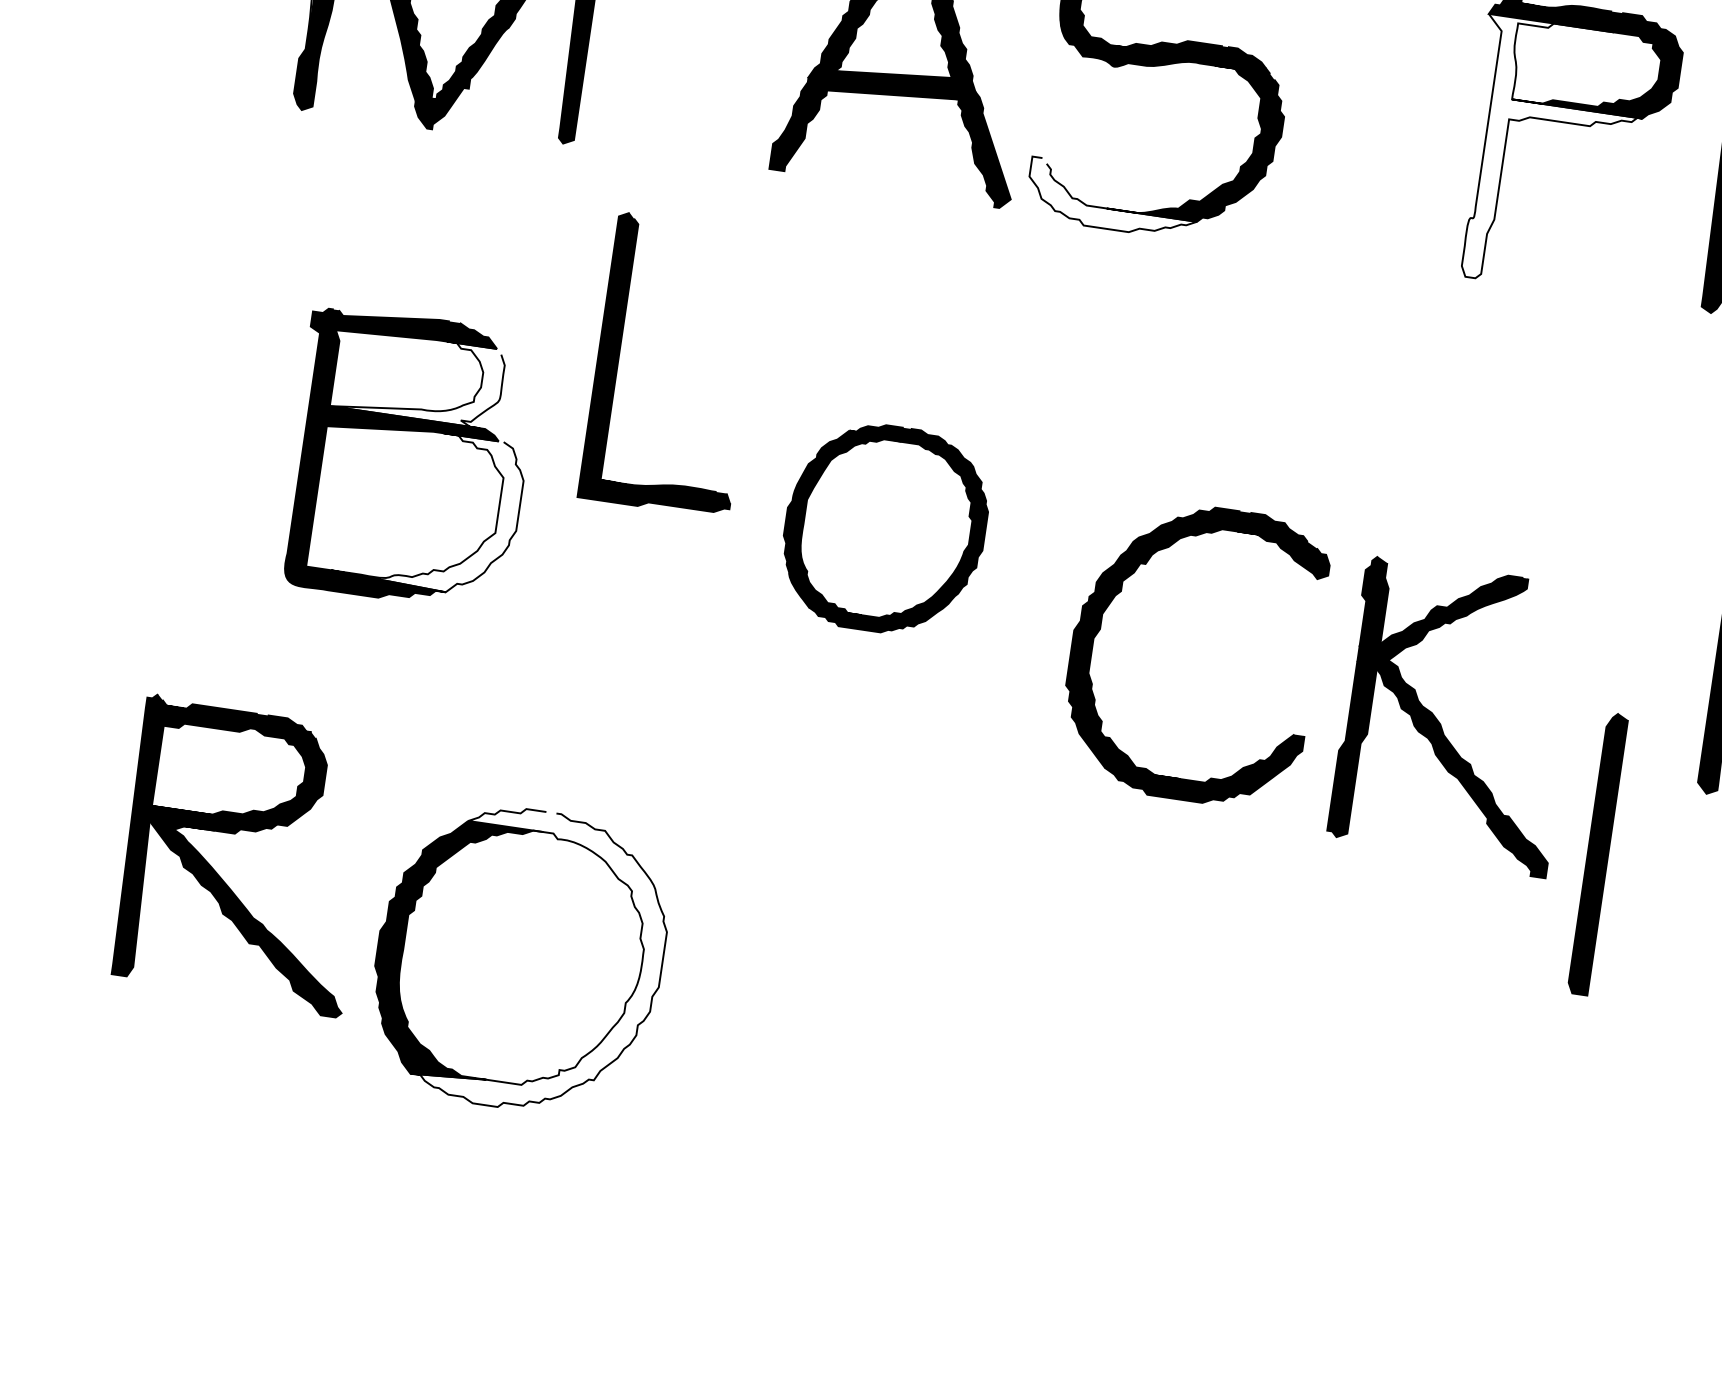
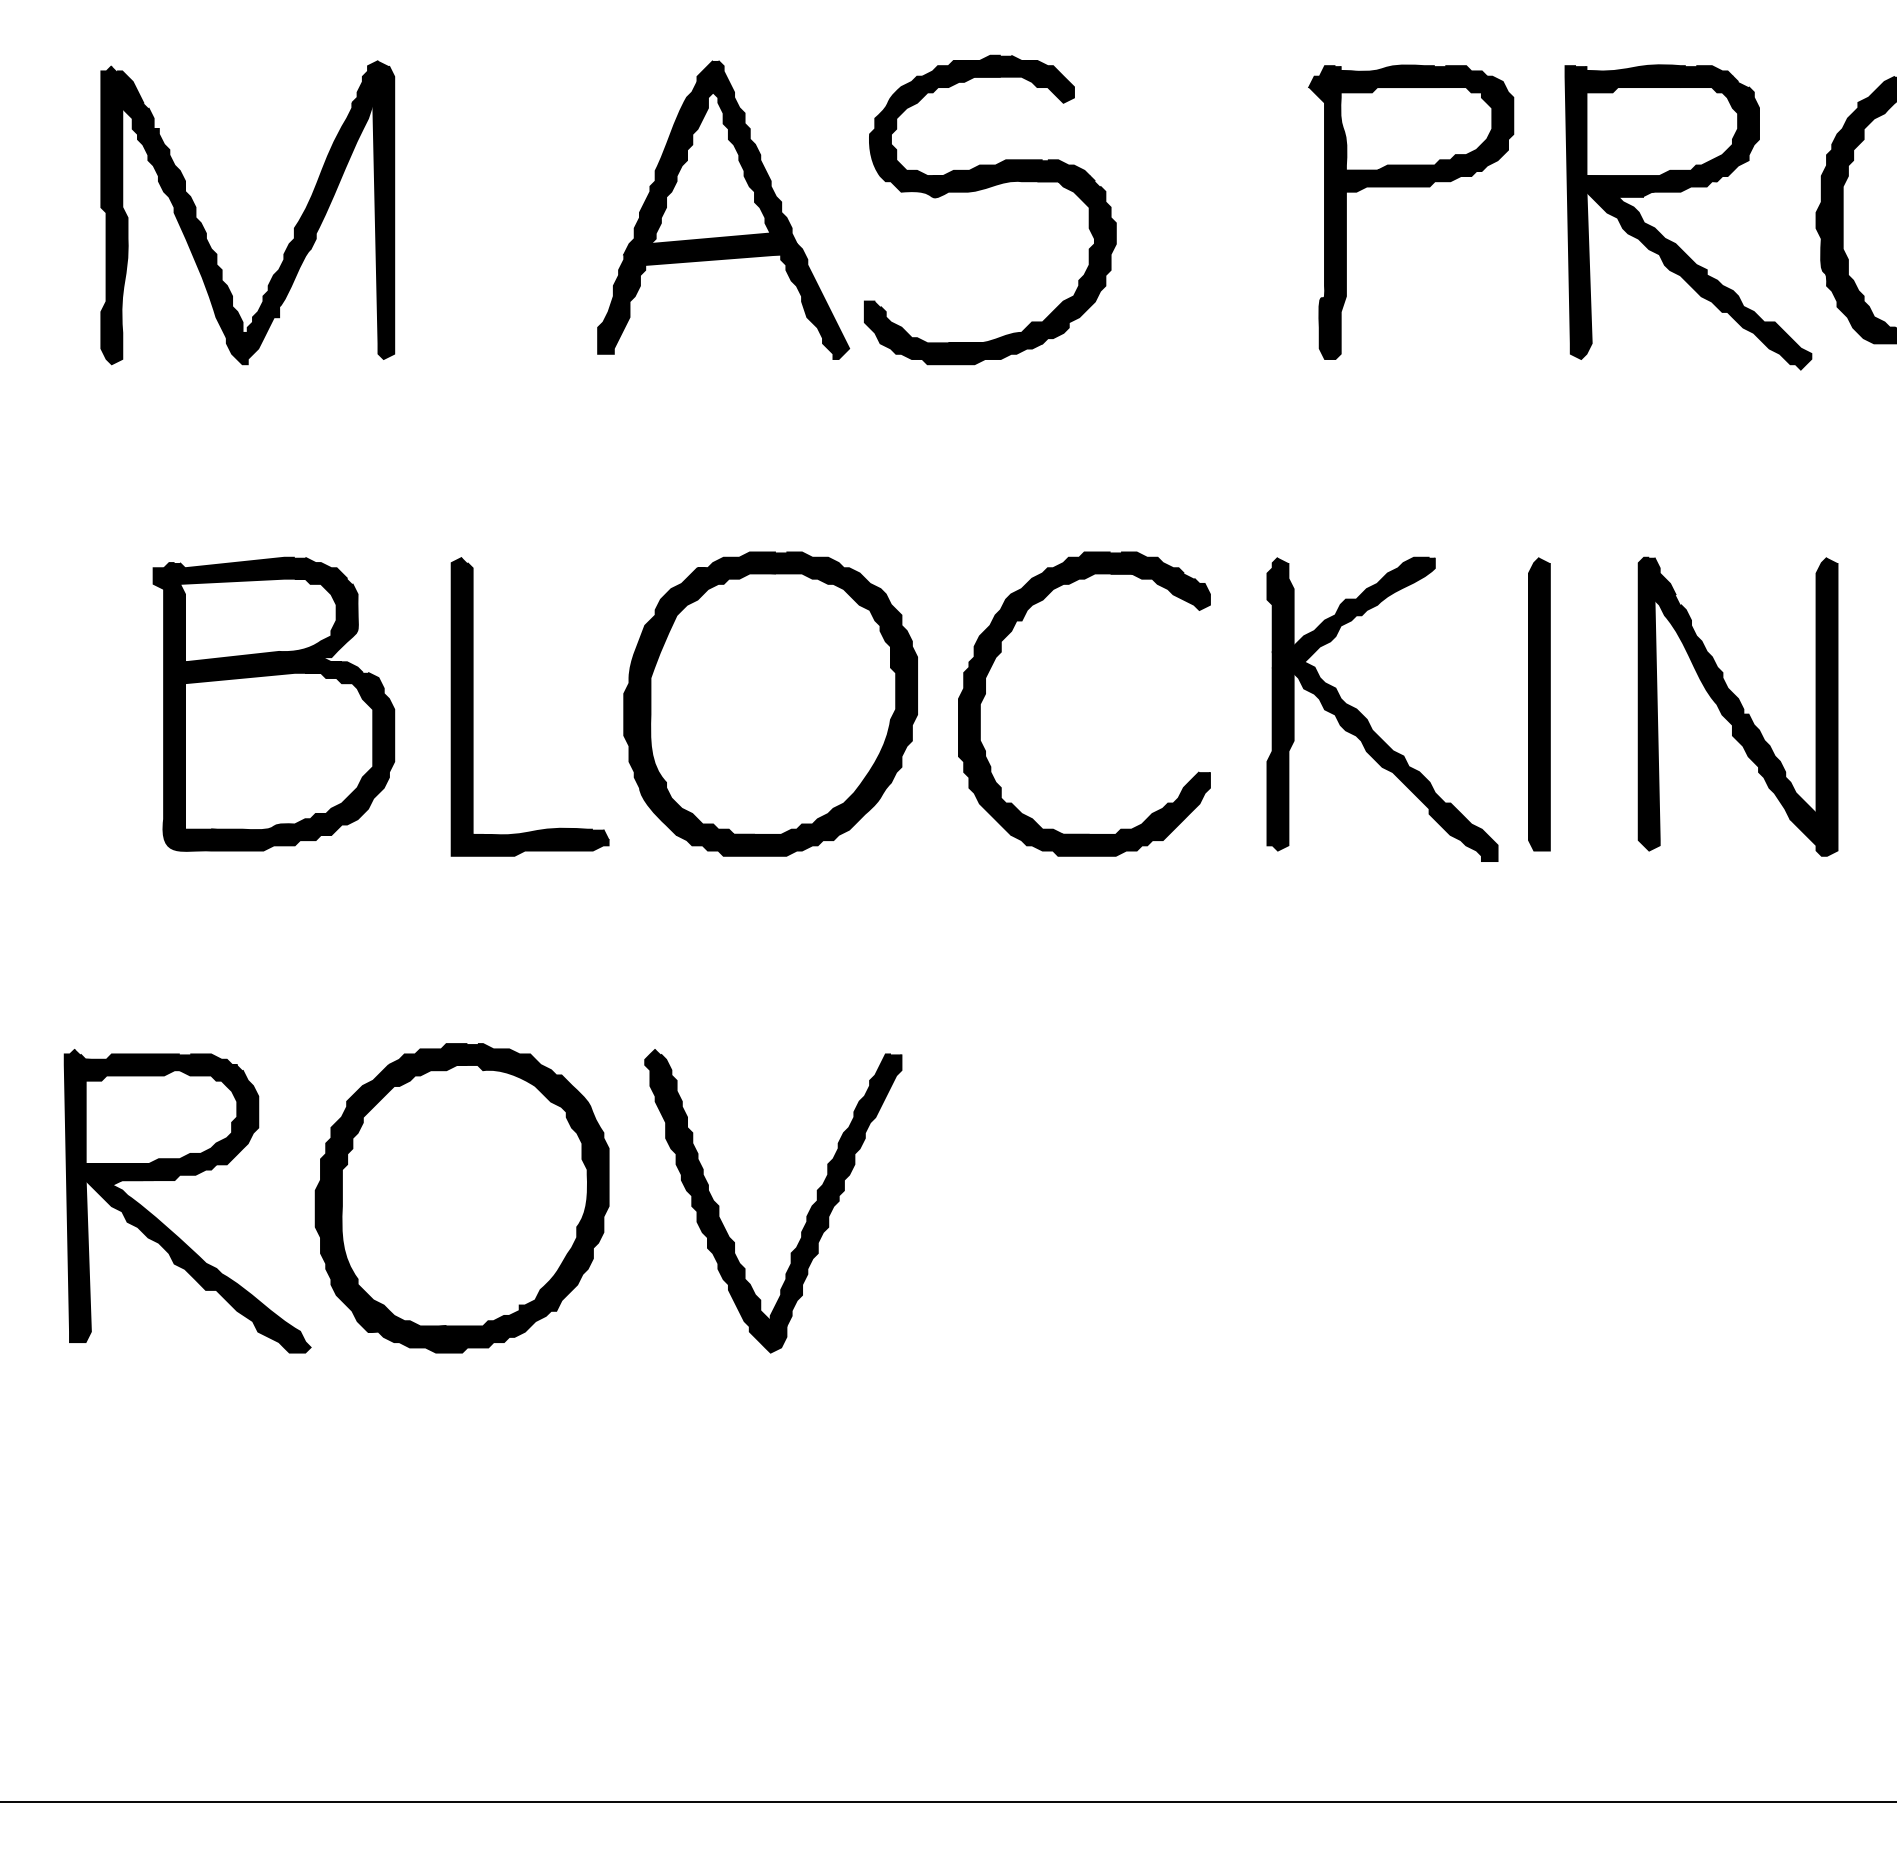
fill: (1552, 156) -> (1395, 223), added
fill: (1113, 198) -> (953, 332), added
part: (619, 357) -> (473, 706), moved
fill: (418, 378) -> (271, 620), added
fill: (429, 510) -> (302, 753), added
part: (885, 528) -> (770, 703), size x1.43
part: (1121, 591) -> (1001, 652), moved
part: (1441, 725) -> (1368, 720), moved
part: (235, 834) -> (175, 1180), moved
part: (1598, 854) -> (1539, 704), moved
fill: (544, 963) -> (488, 1198), added
part: (847, 1024) -> (806, 1215), added

